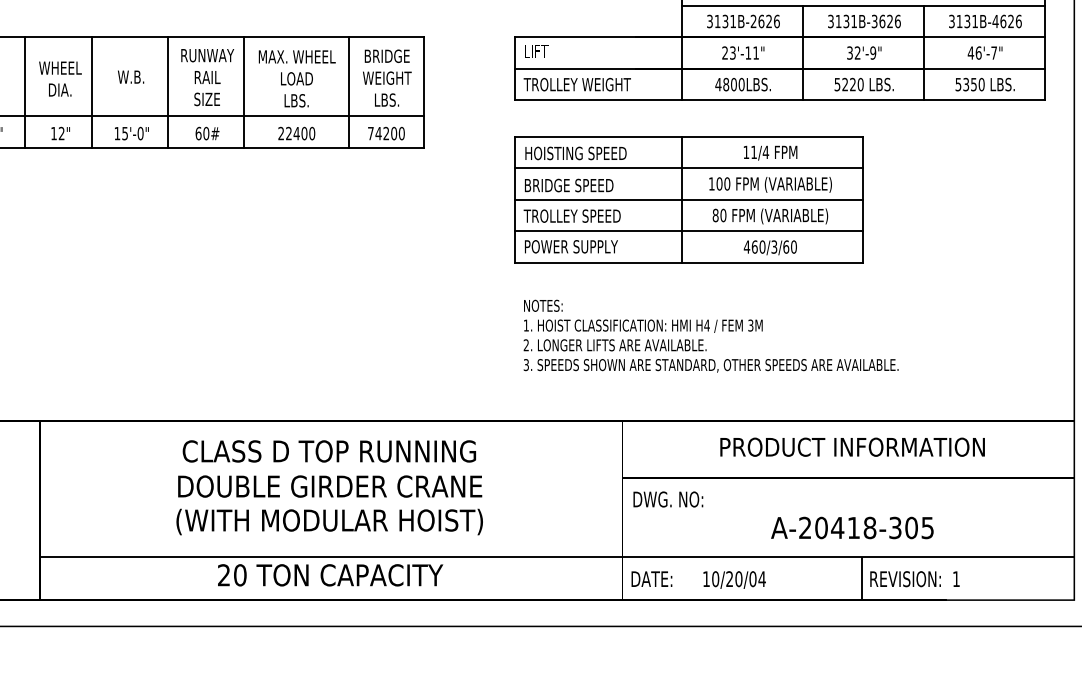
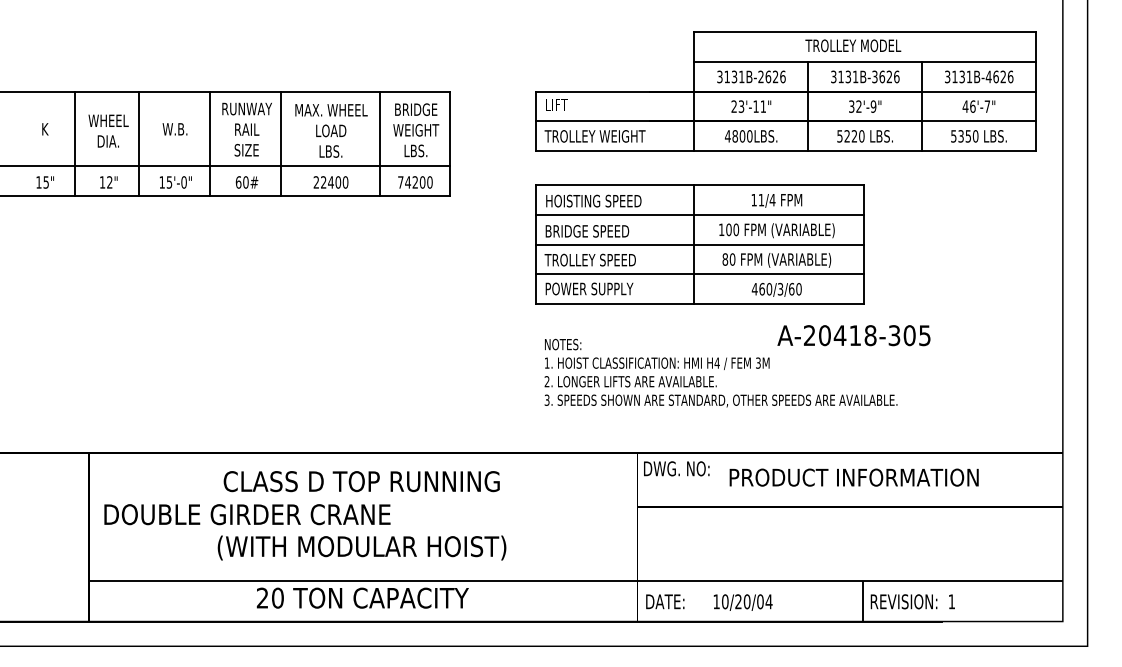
text: (330, 486) -> (247, 514), moved
text: (668, 499) -> (676, 468), moved
text: (851, 527) -> (853, 335), moved

